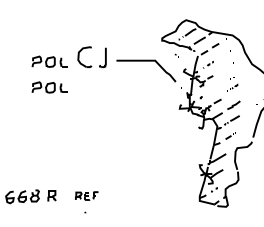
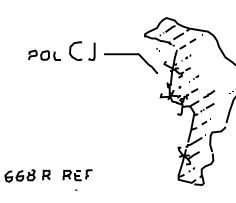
part: (49, 86) -> (44, 77), removed
part: (233, 87) -> (194, 78), moved
part: (86, 196) -> (77, 175), size x1.43

